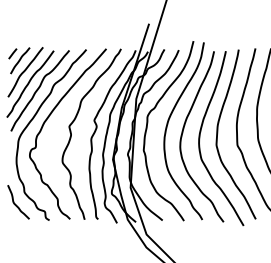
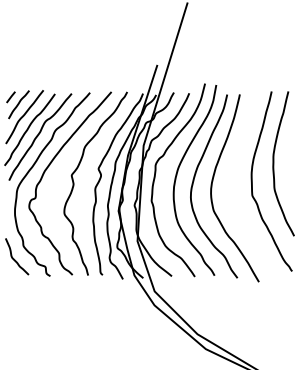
curve: (218, 134) -> (231, 183), removed

